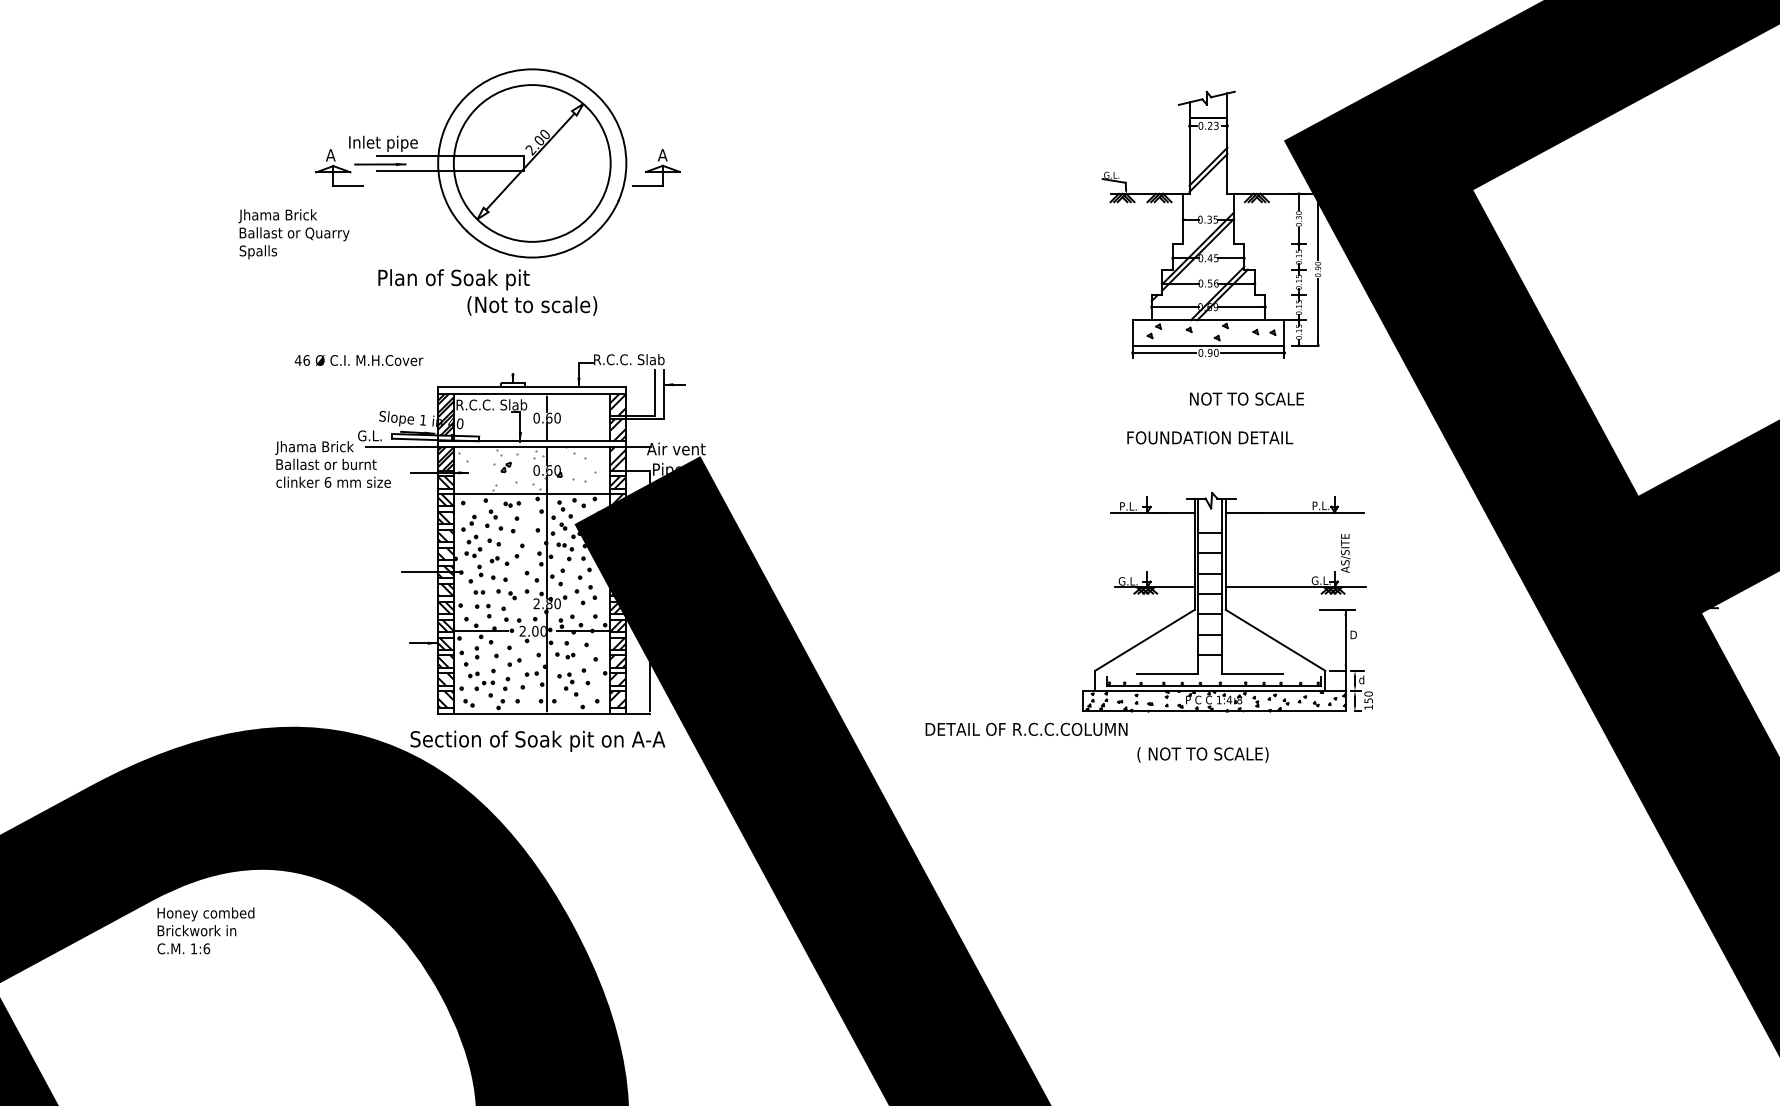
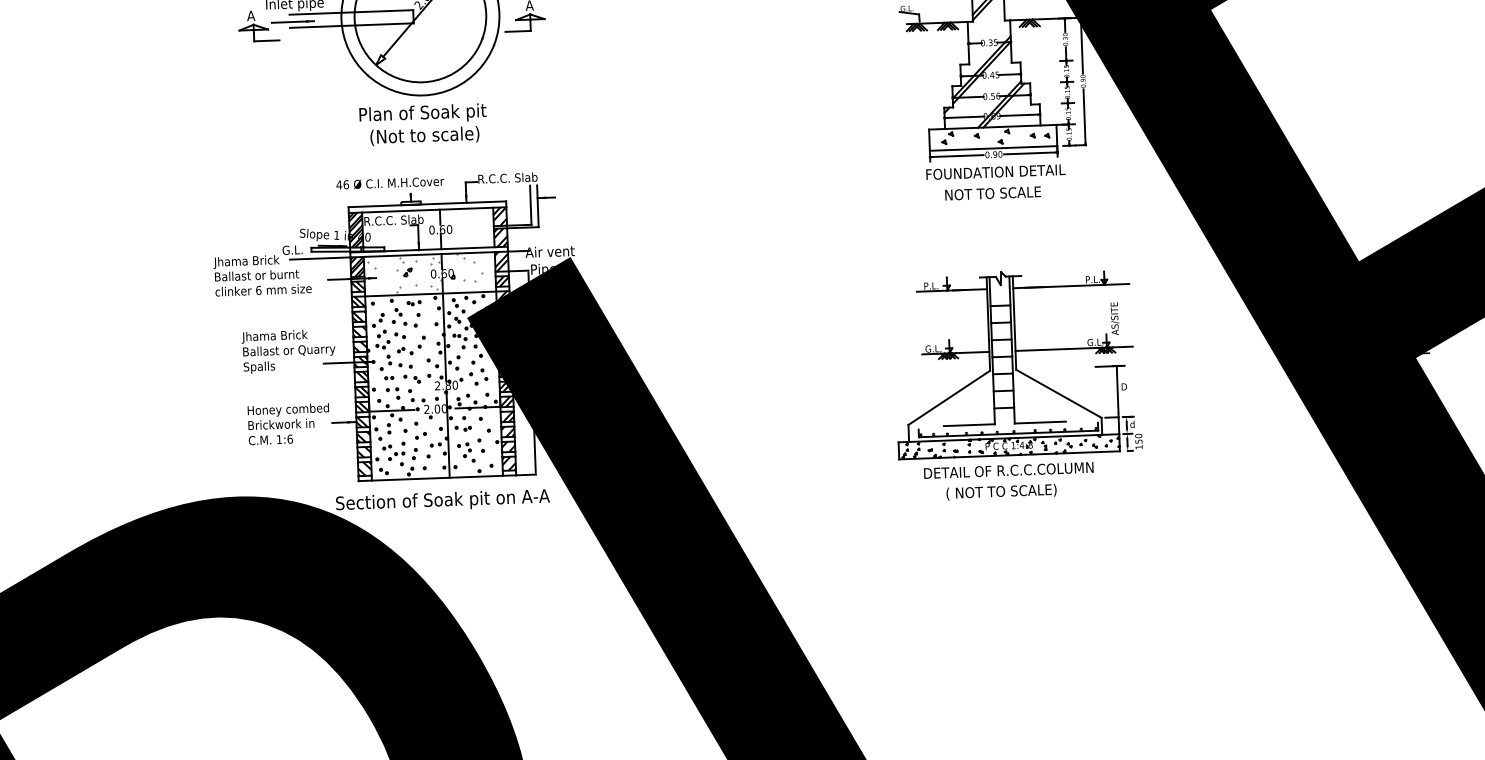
text: (293, 234) -> (288, 351), moved
text: (453, 279) -> (422, 113), moved
text: (358, 360) -> (389, 183), moved
text: (1246, 398) -> (992, 193), moved
text: (1210, 437) -> (996, 171), moved
text: (1026, 728) -> (1008, 469), moved
text: (205, 930) -> (288, 423), moved

